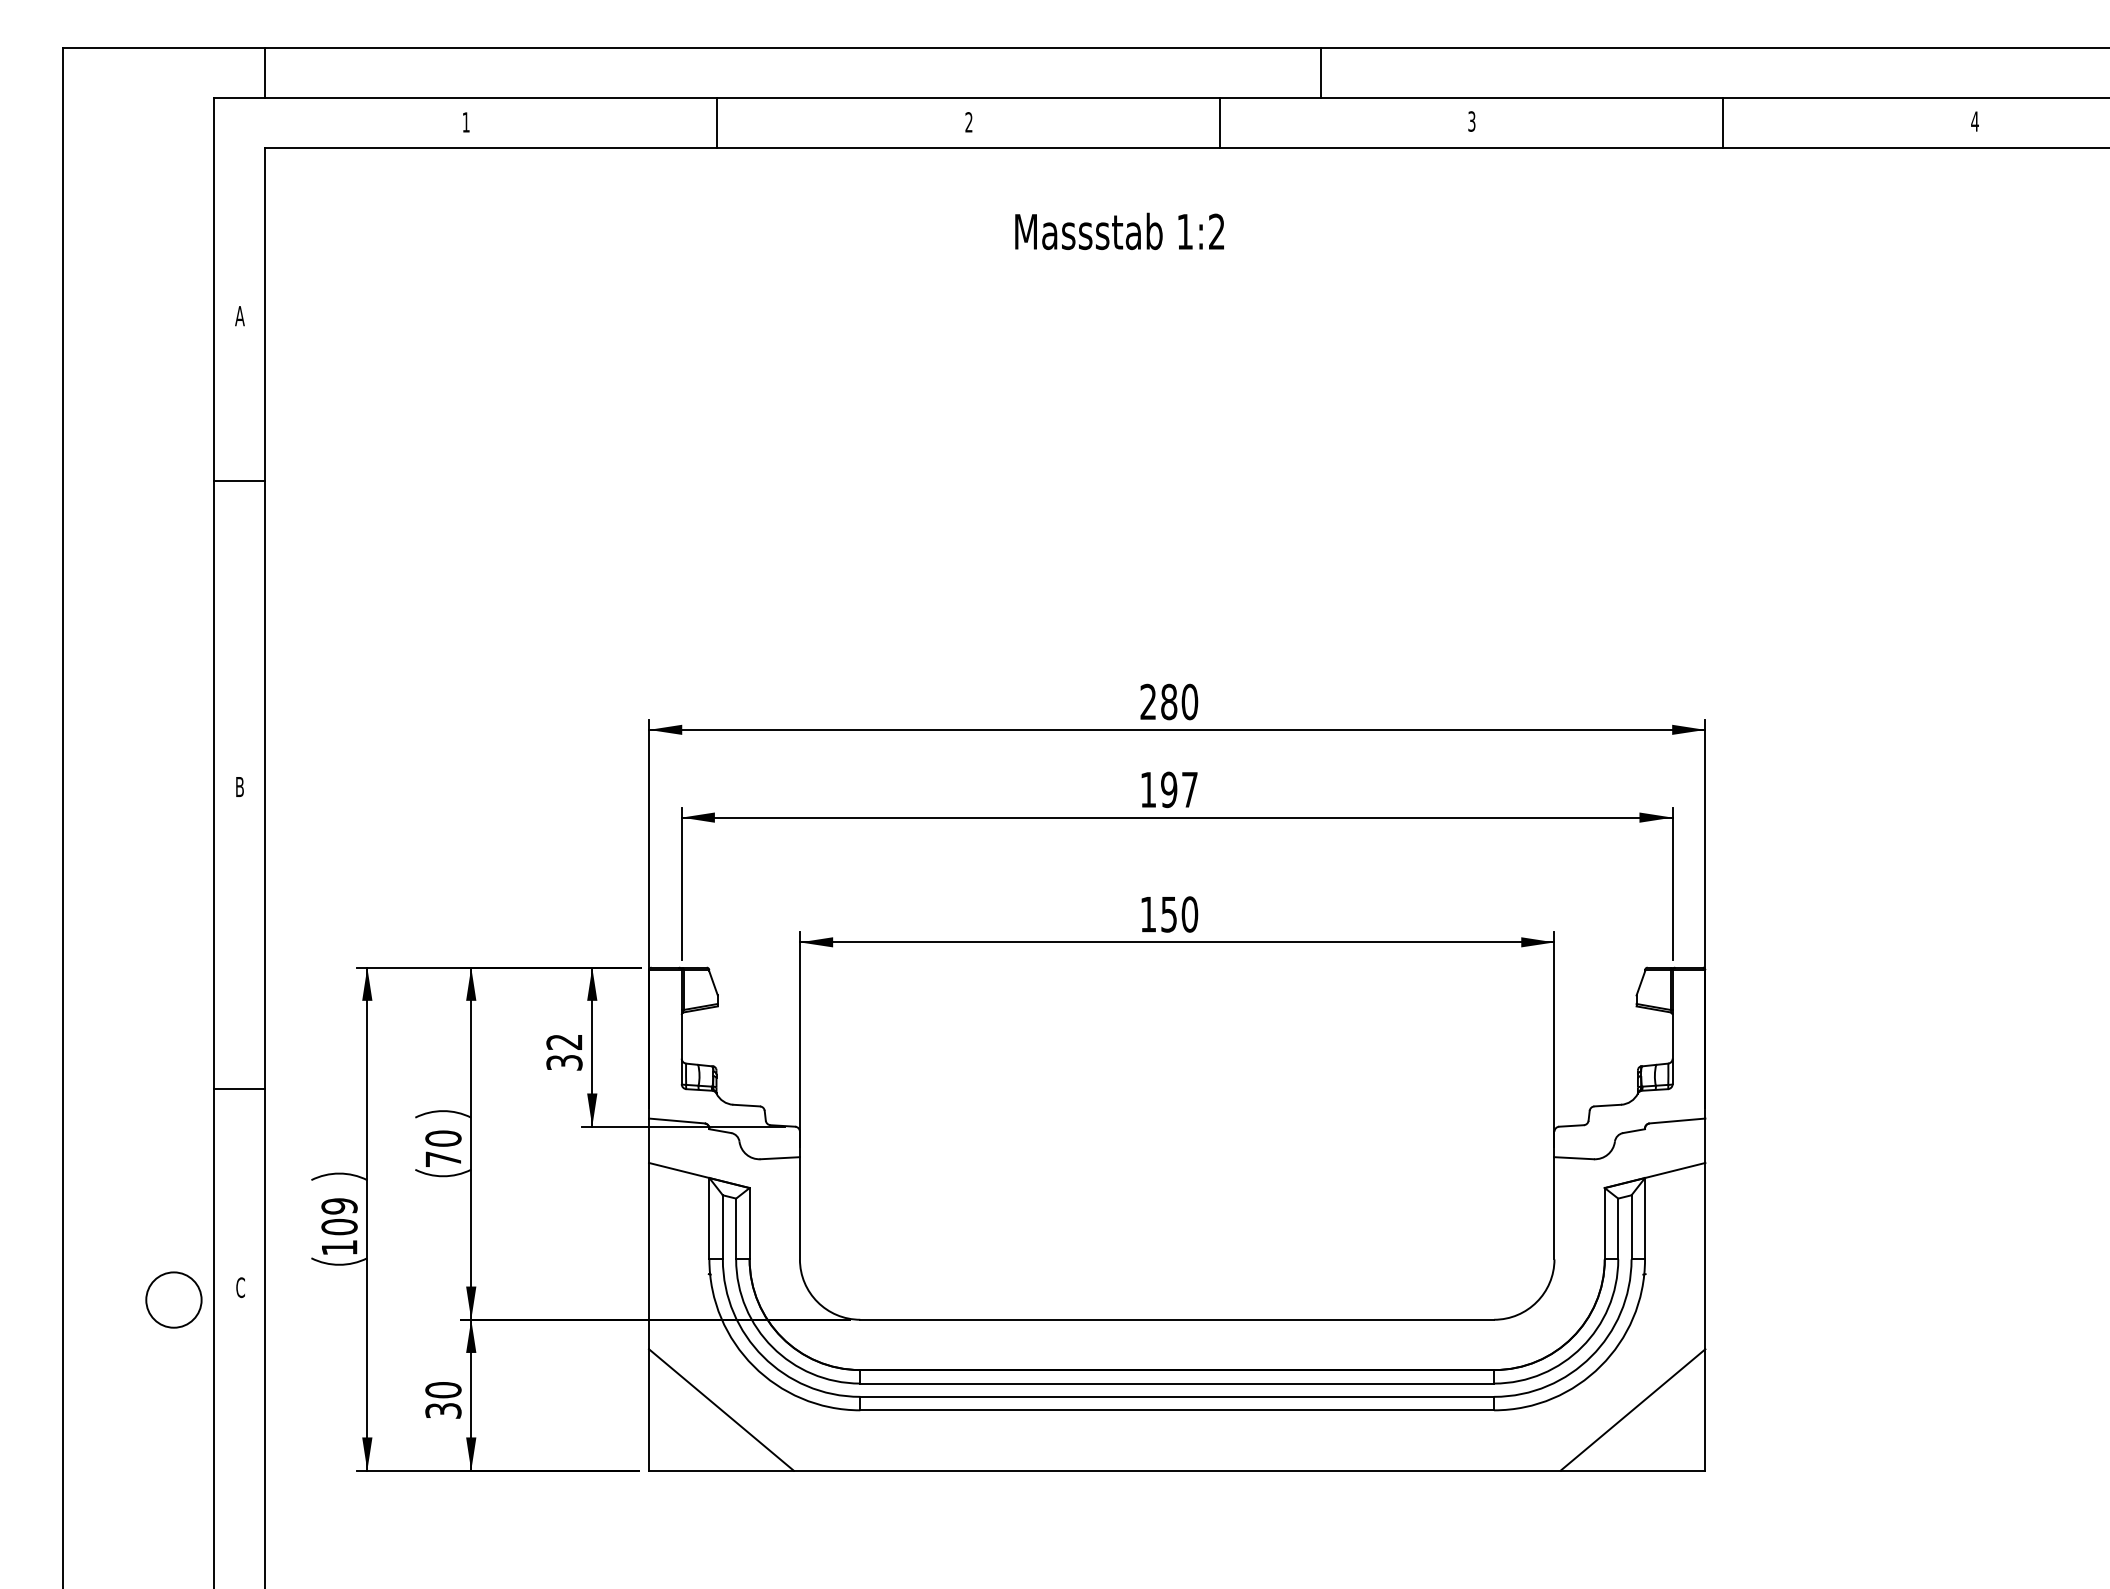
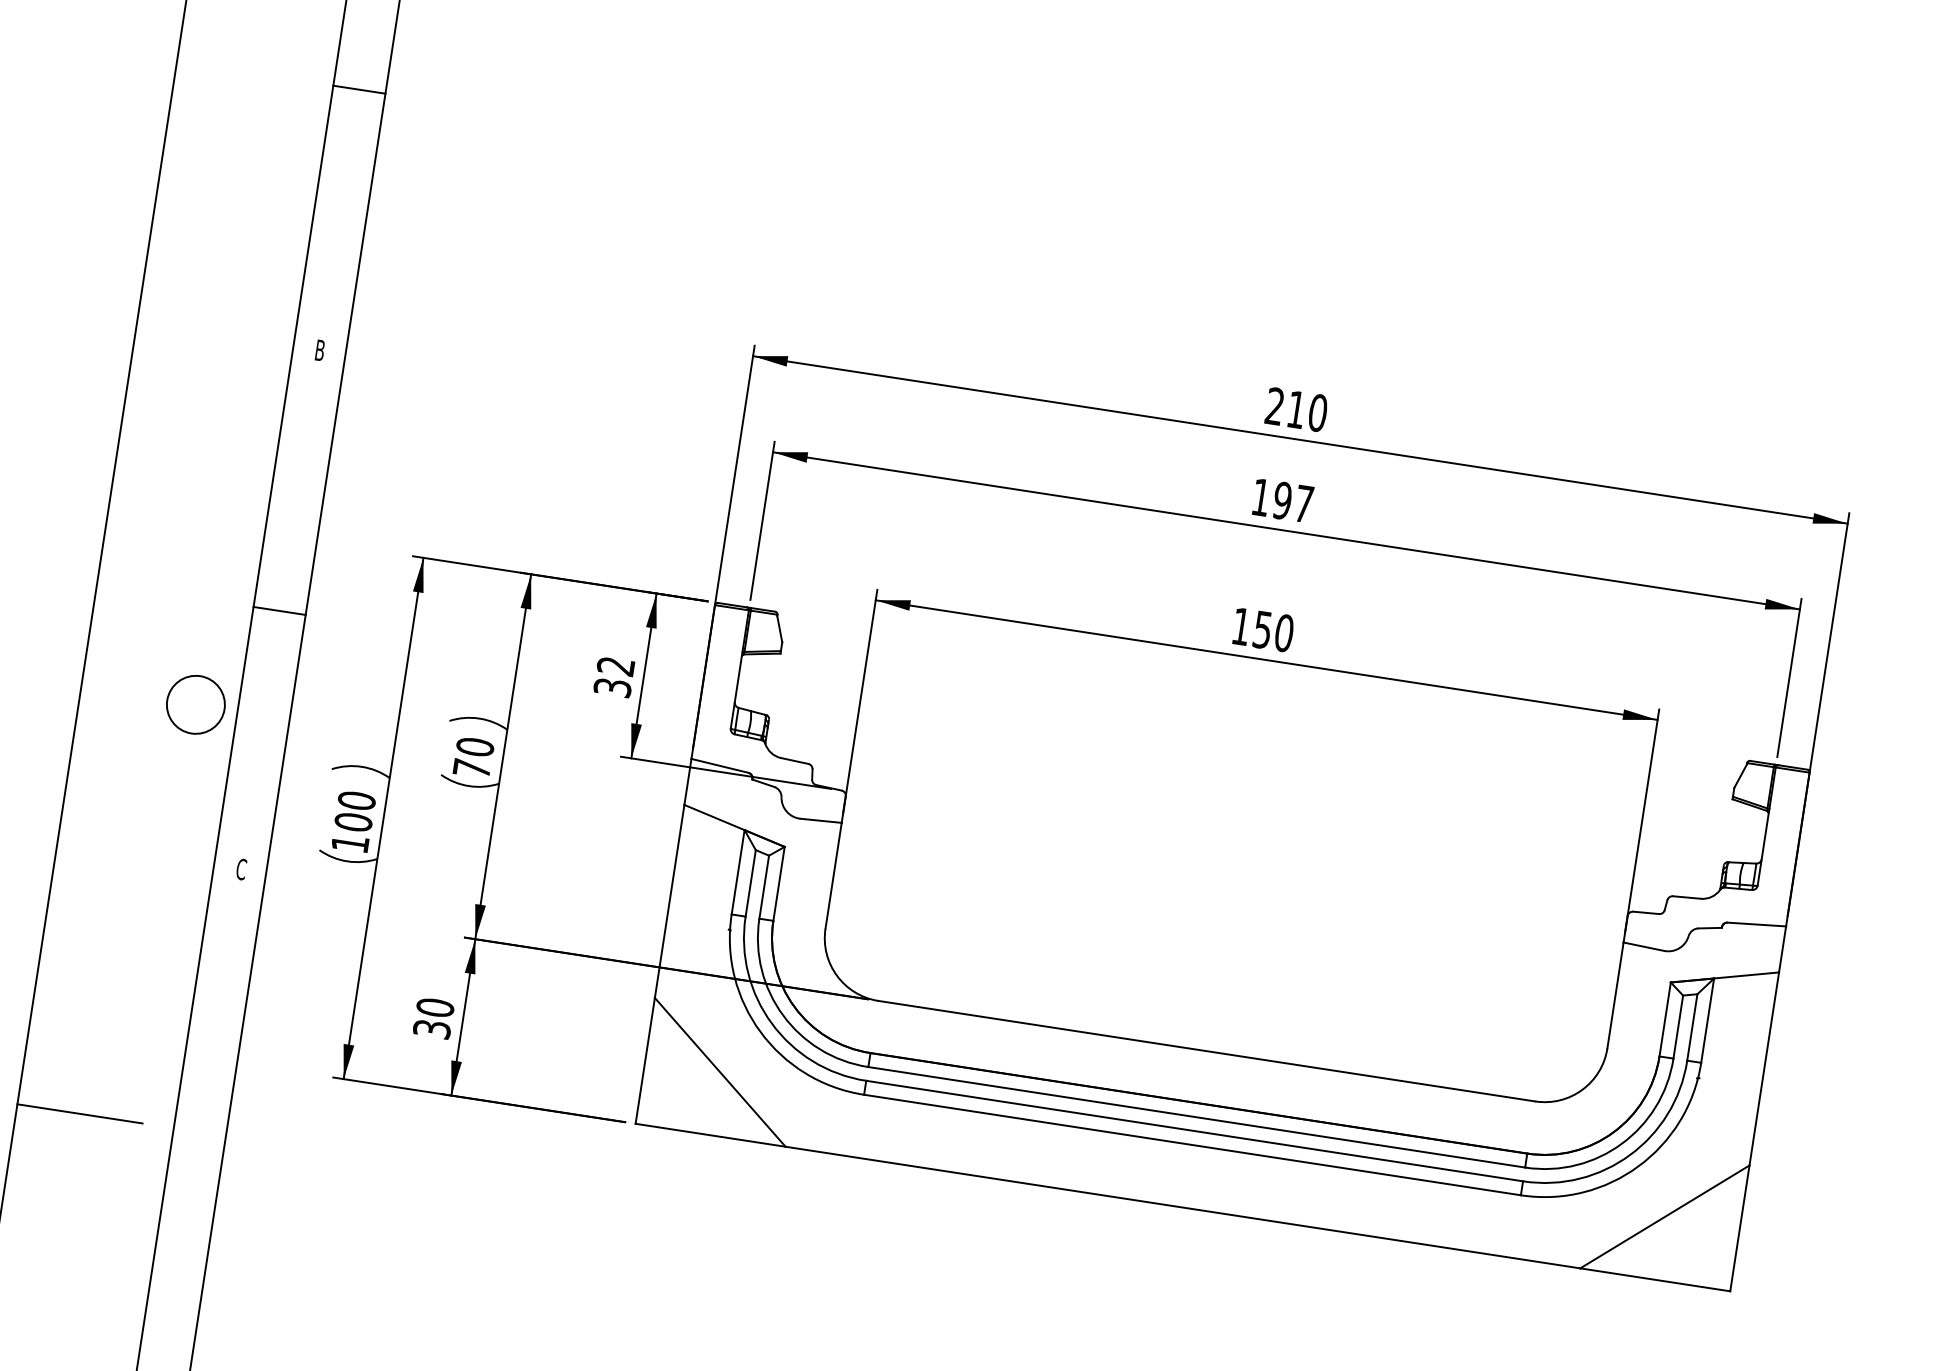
line: (239, 481) -> (359, 89), moved
text: (1169, 701) -> (1296, 409), 280 -> 210
line: (239, 1089) -> (279, 611), moved
text: (339, 1206) -> (356, 800), 109 -> 100
circle: (173, 1299) -> (195, 704), moved
line: (123, 1541) -> (79, 1113), added

